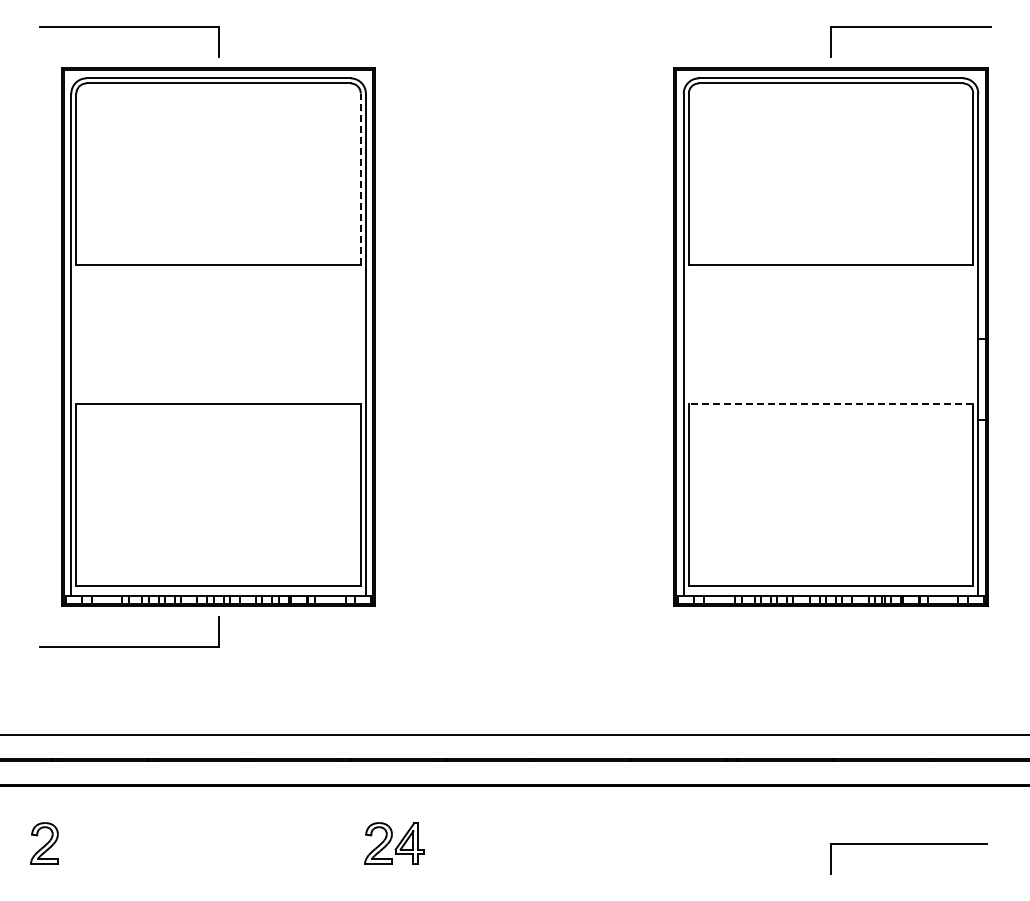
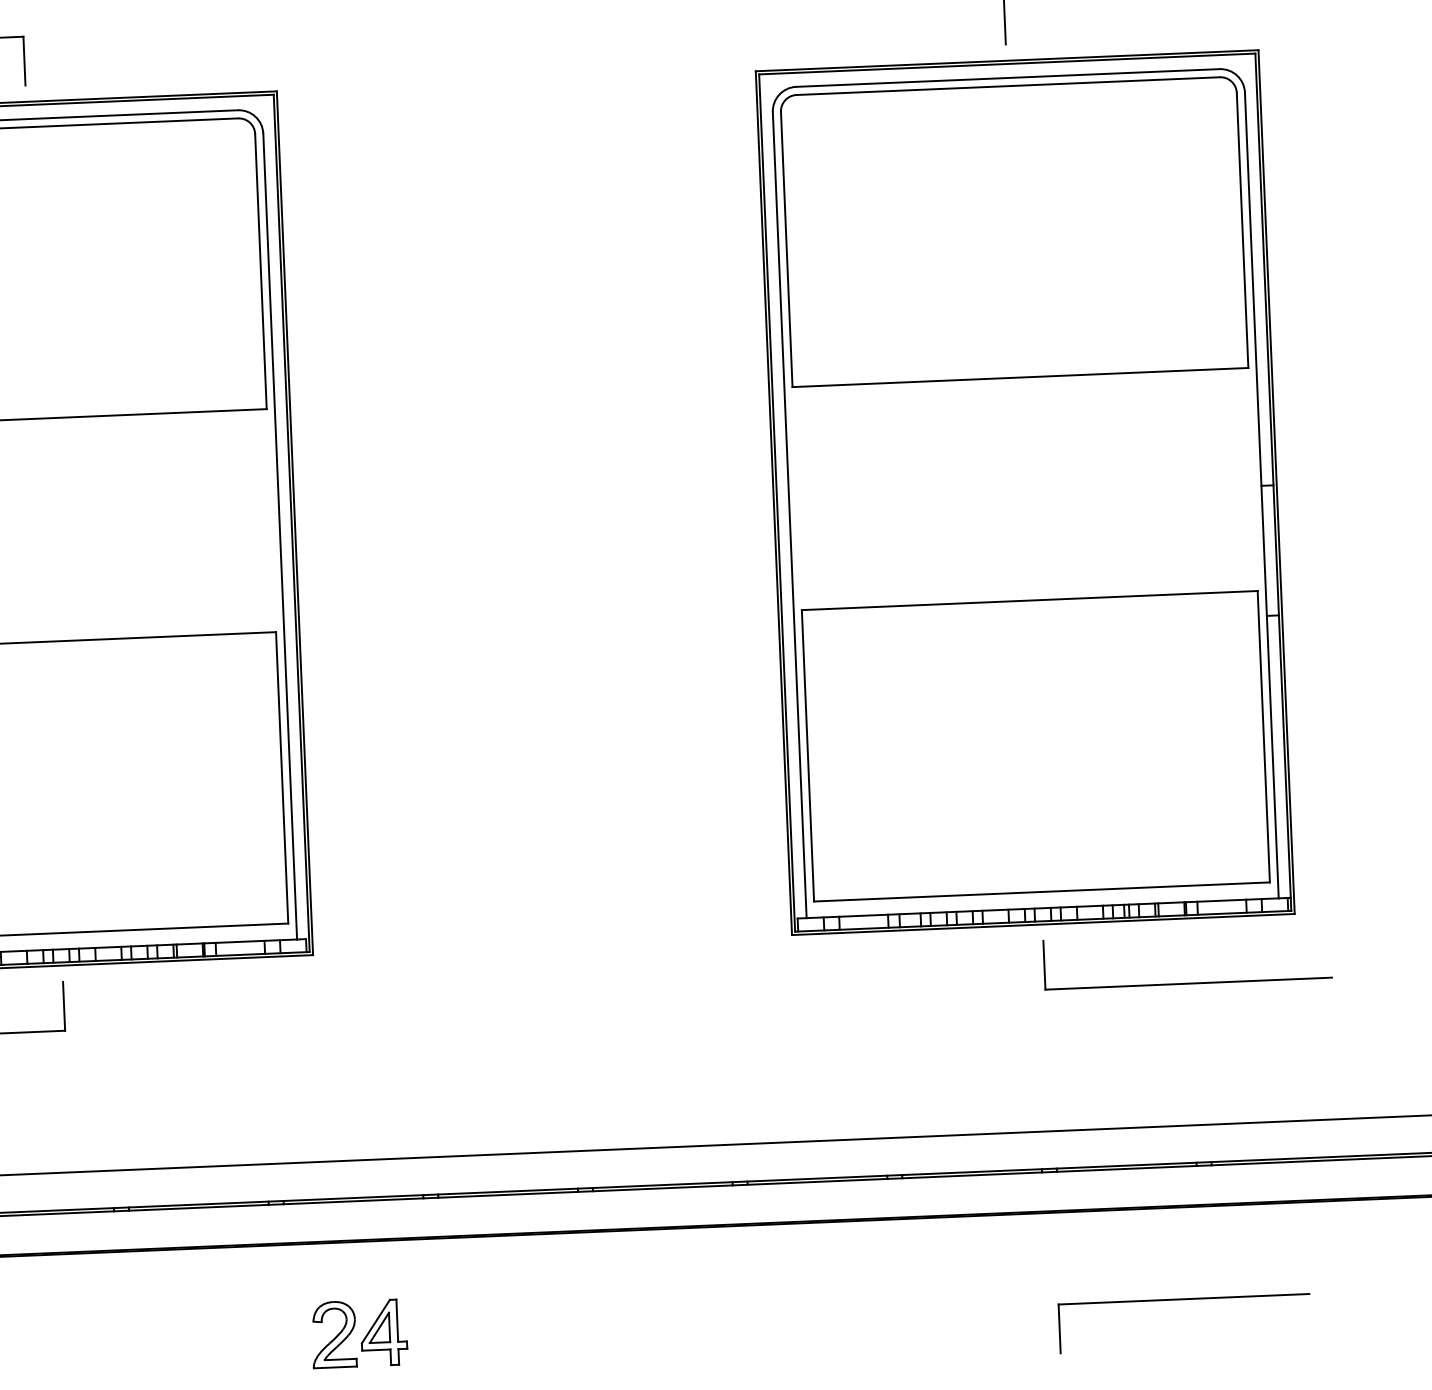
line: (360, 179) -> (260, 271), dashed -> solid
line: (830, 404) -> (1028, 600), dashed -> solid
part: (919, 646) -> (1187, 982), added

